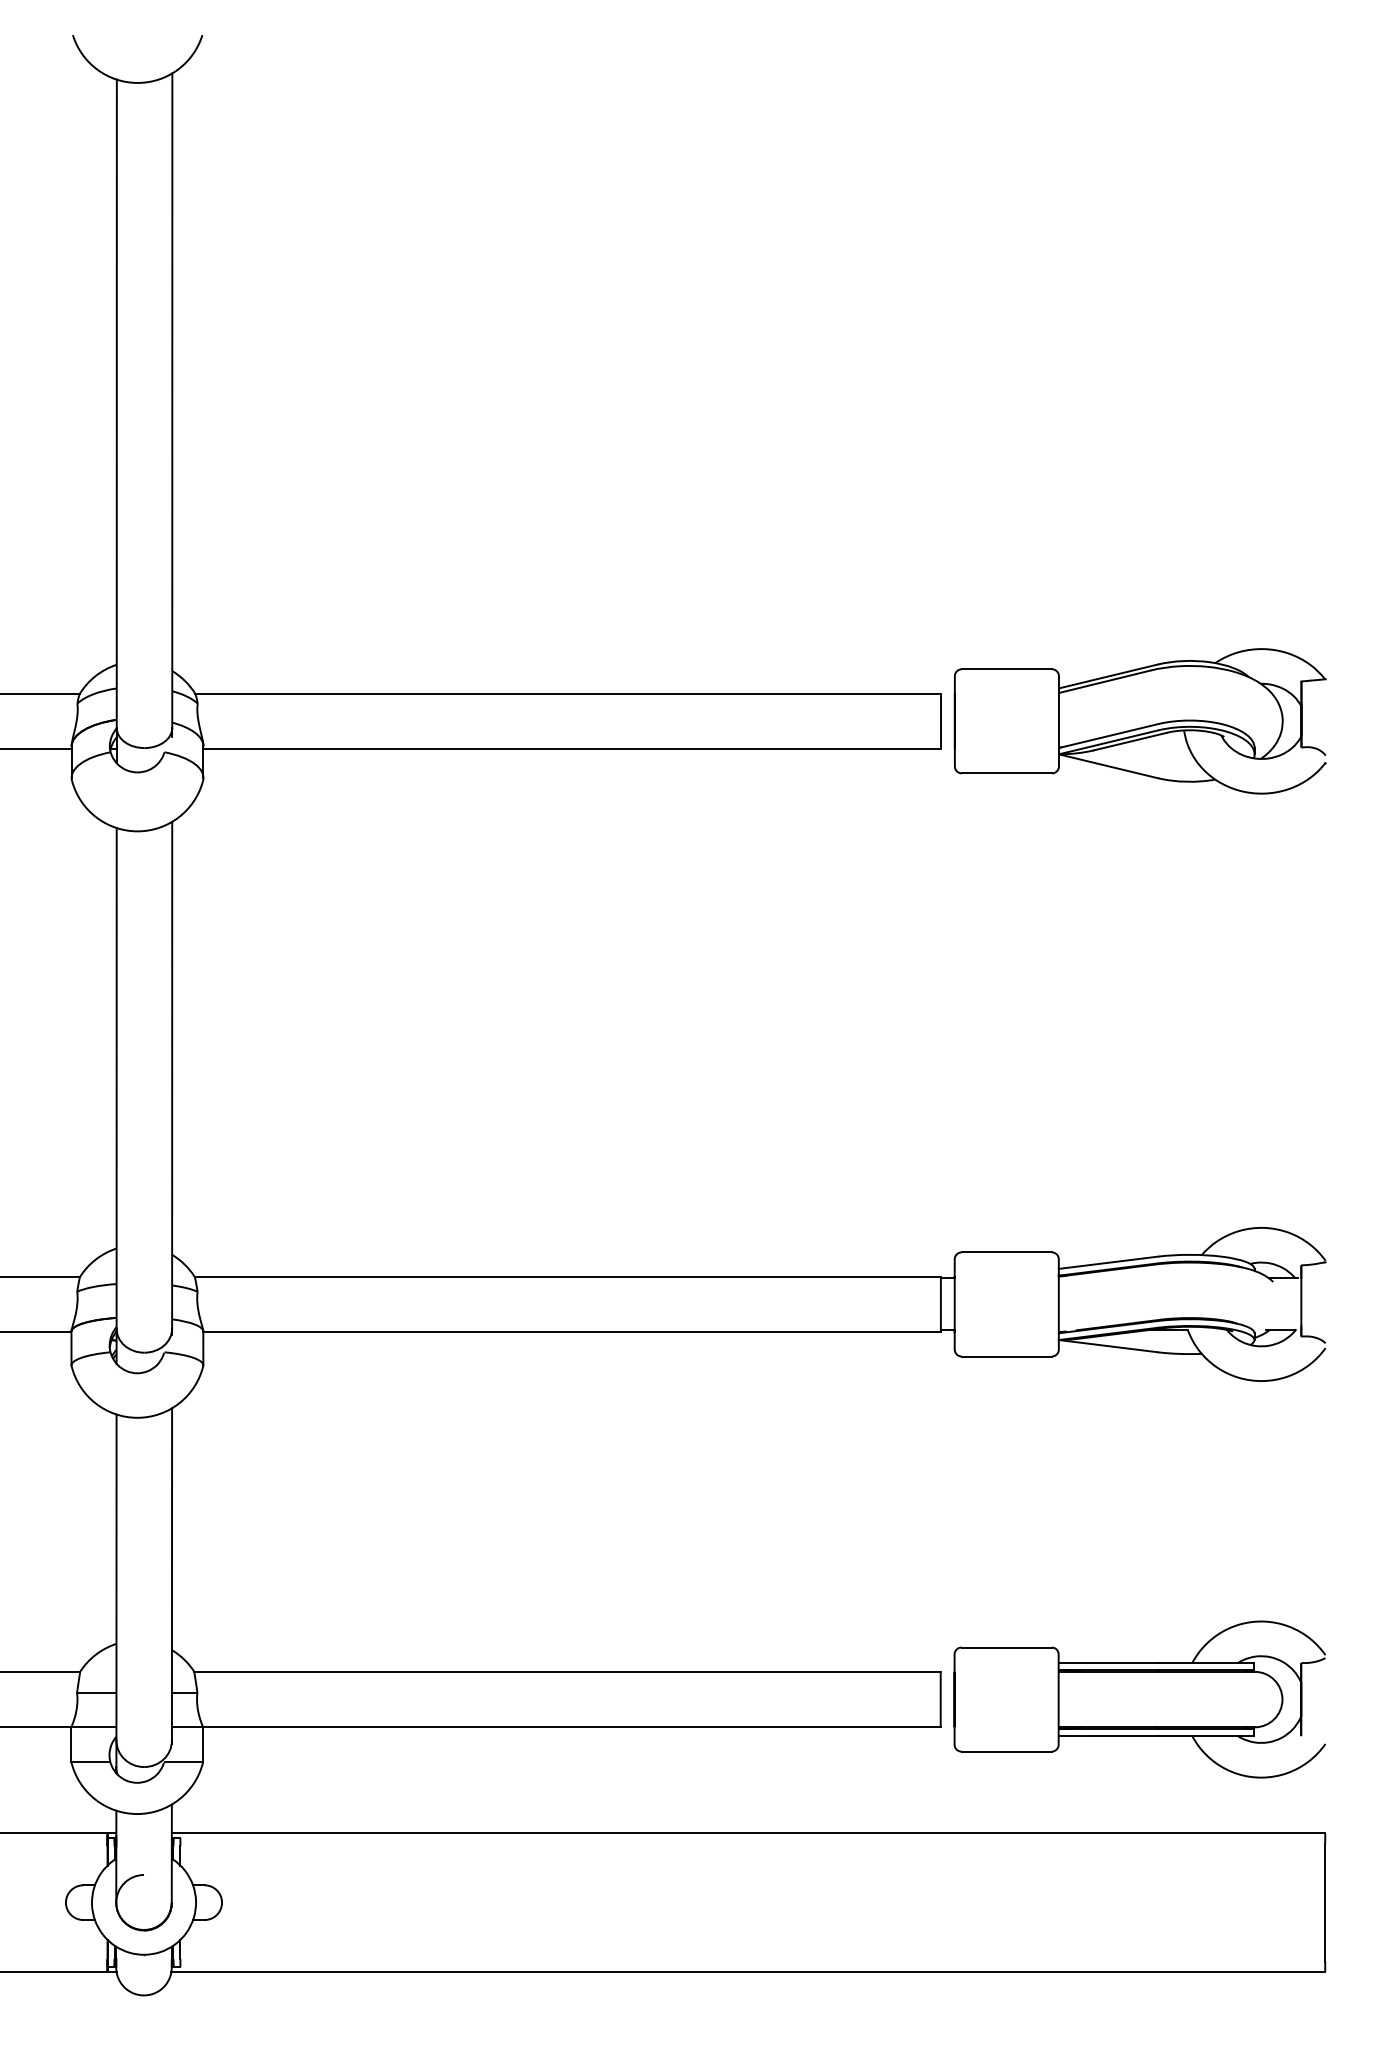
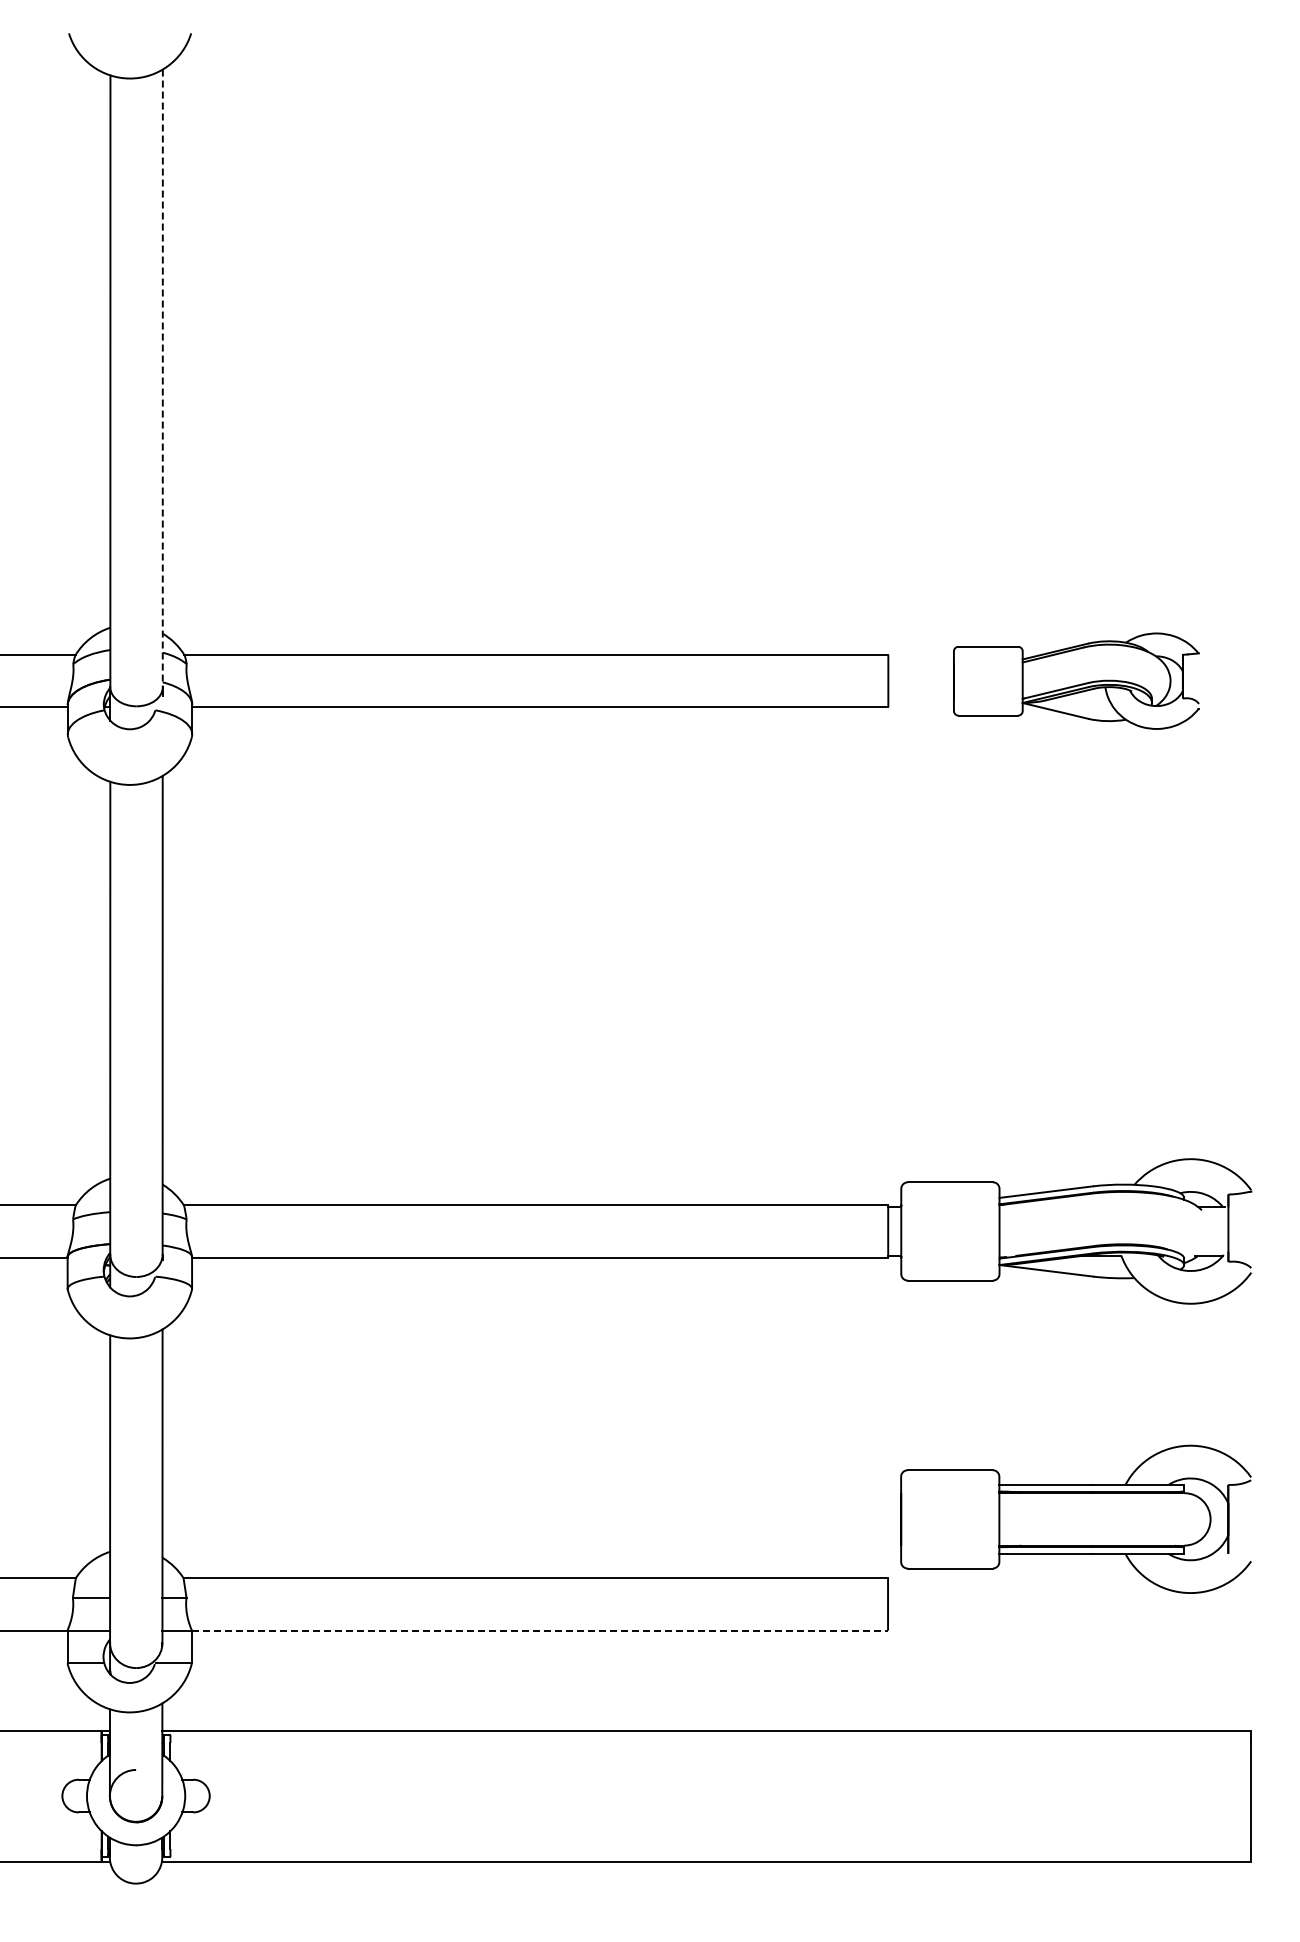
line: (171, 400) -> (162, 378), solid -> dashed
part: (1140, 721) -> (1076, 681), size x0.7
part: (1139, 1698) -> (1075, 1518), moved
line: (572, 1727) -> (540, 1630), solid -> dashed

